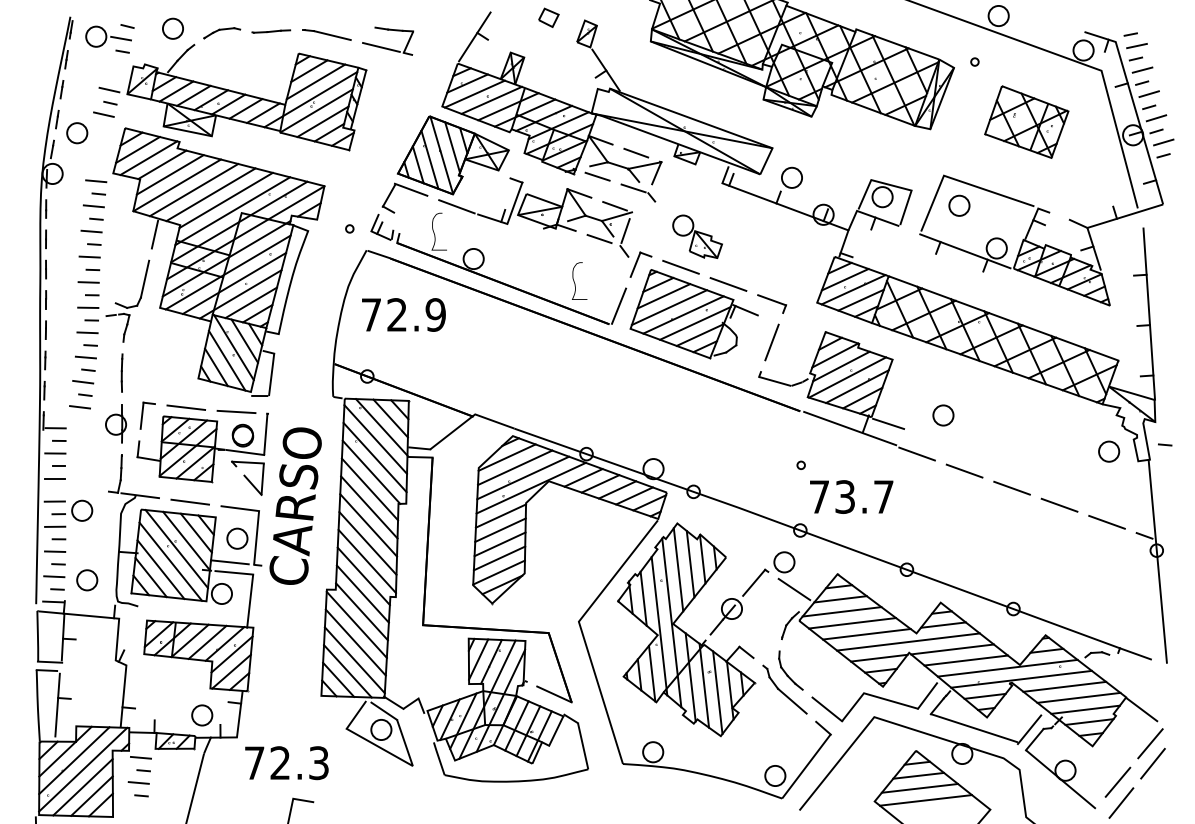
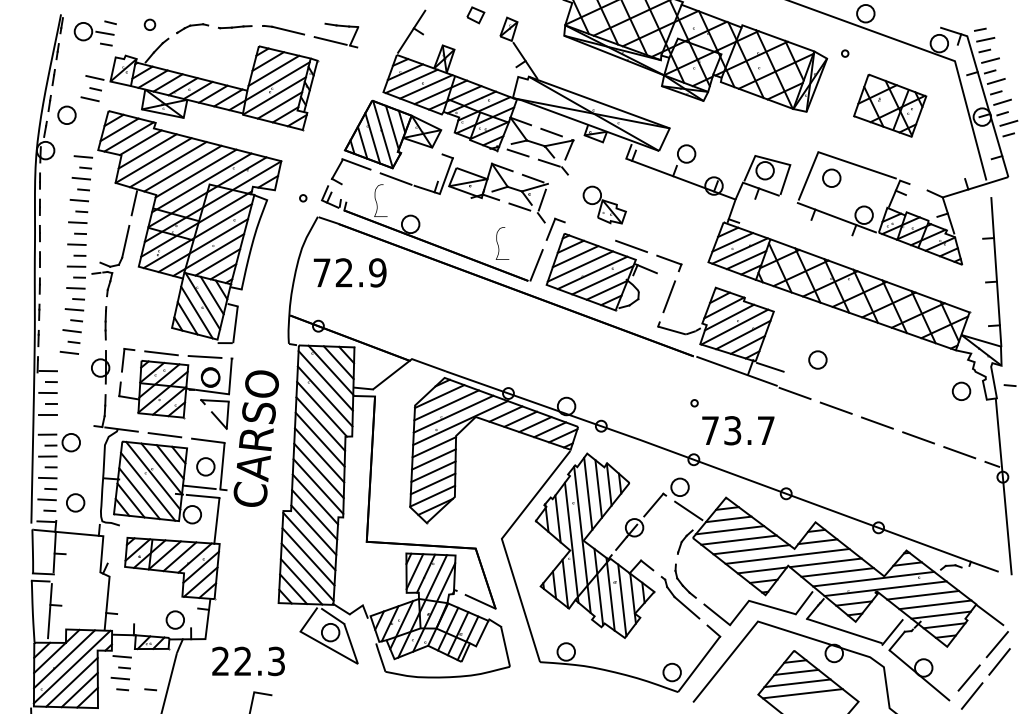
part: (172, 28) -> (149, 24), size x0.6
line: (679, 267) -> (589, 231), removed
text: (254, 762) -> (220, 660), 72.3 -> 22.3
line: (173, 795) -> (150, 689), added

